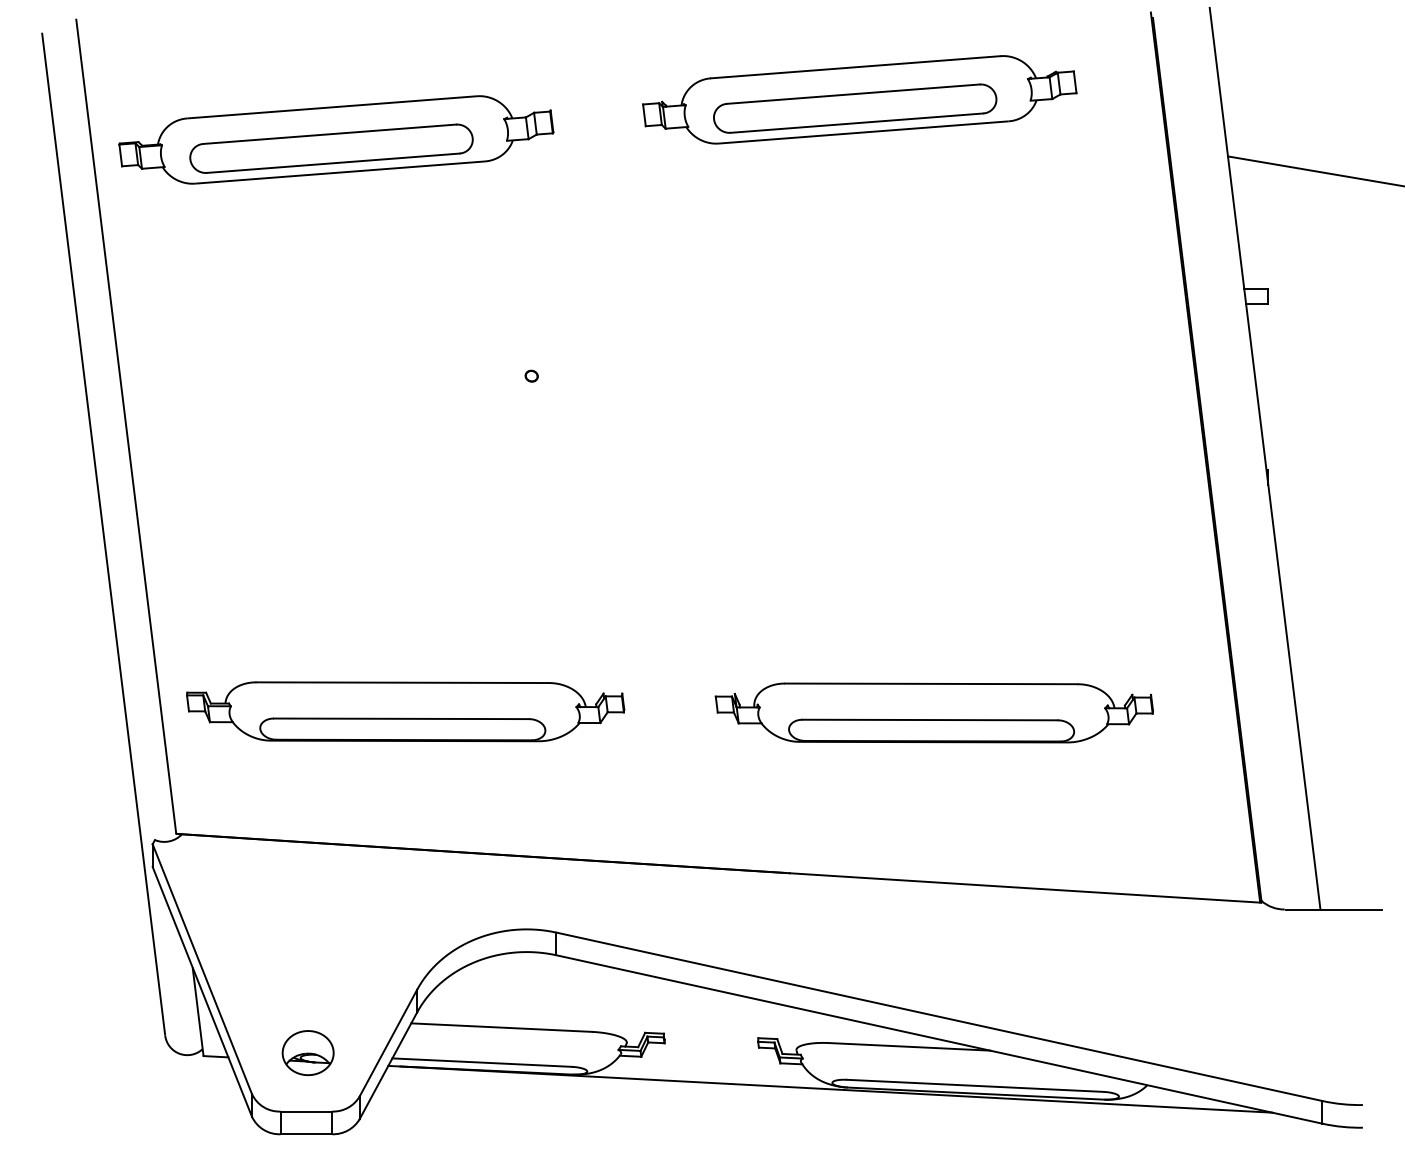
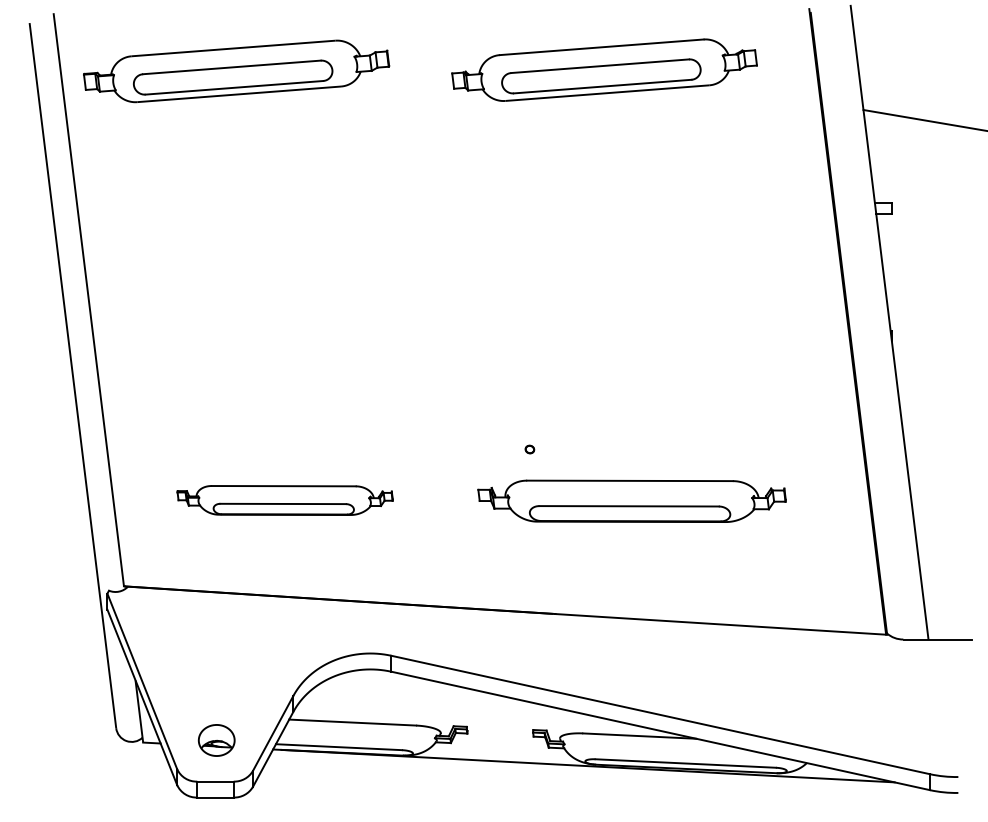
part: (336, 140) -> (236, 71), moved
part: (531, 376) -> (529, 449), moved
part: (404, 711) -> (284, 500), size x0.7
part: (933, 711) -> (631, 500), moved

